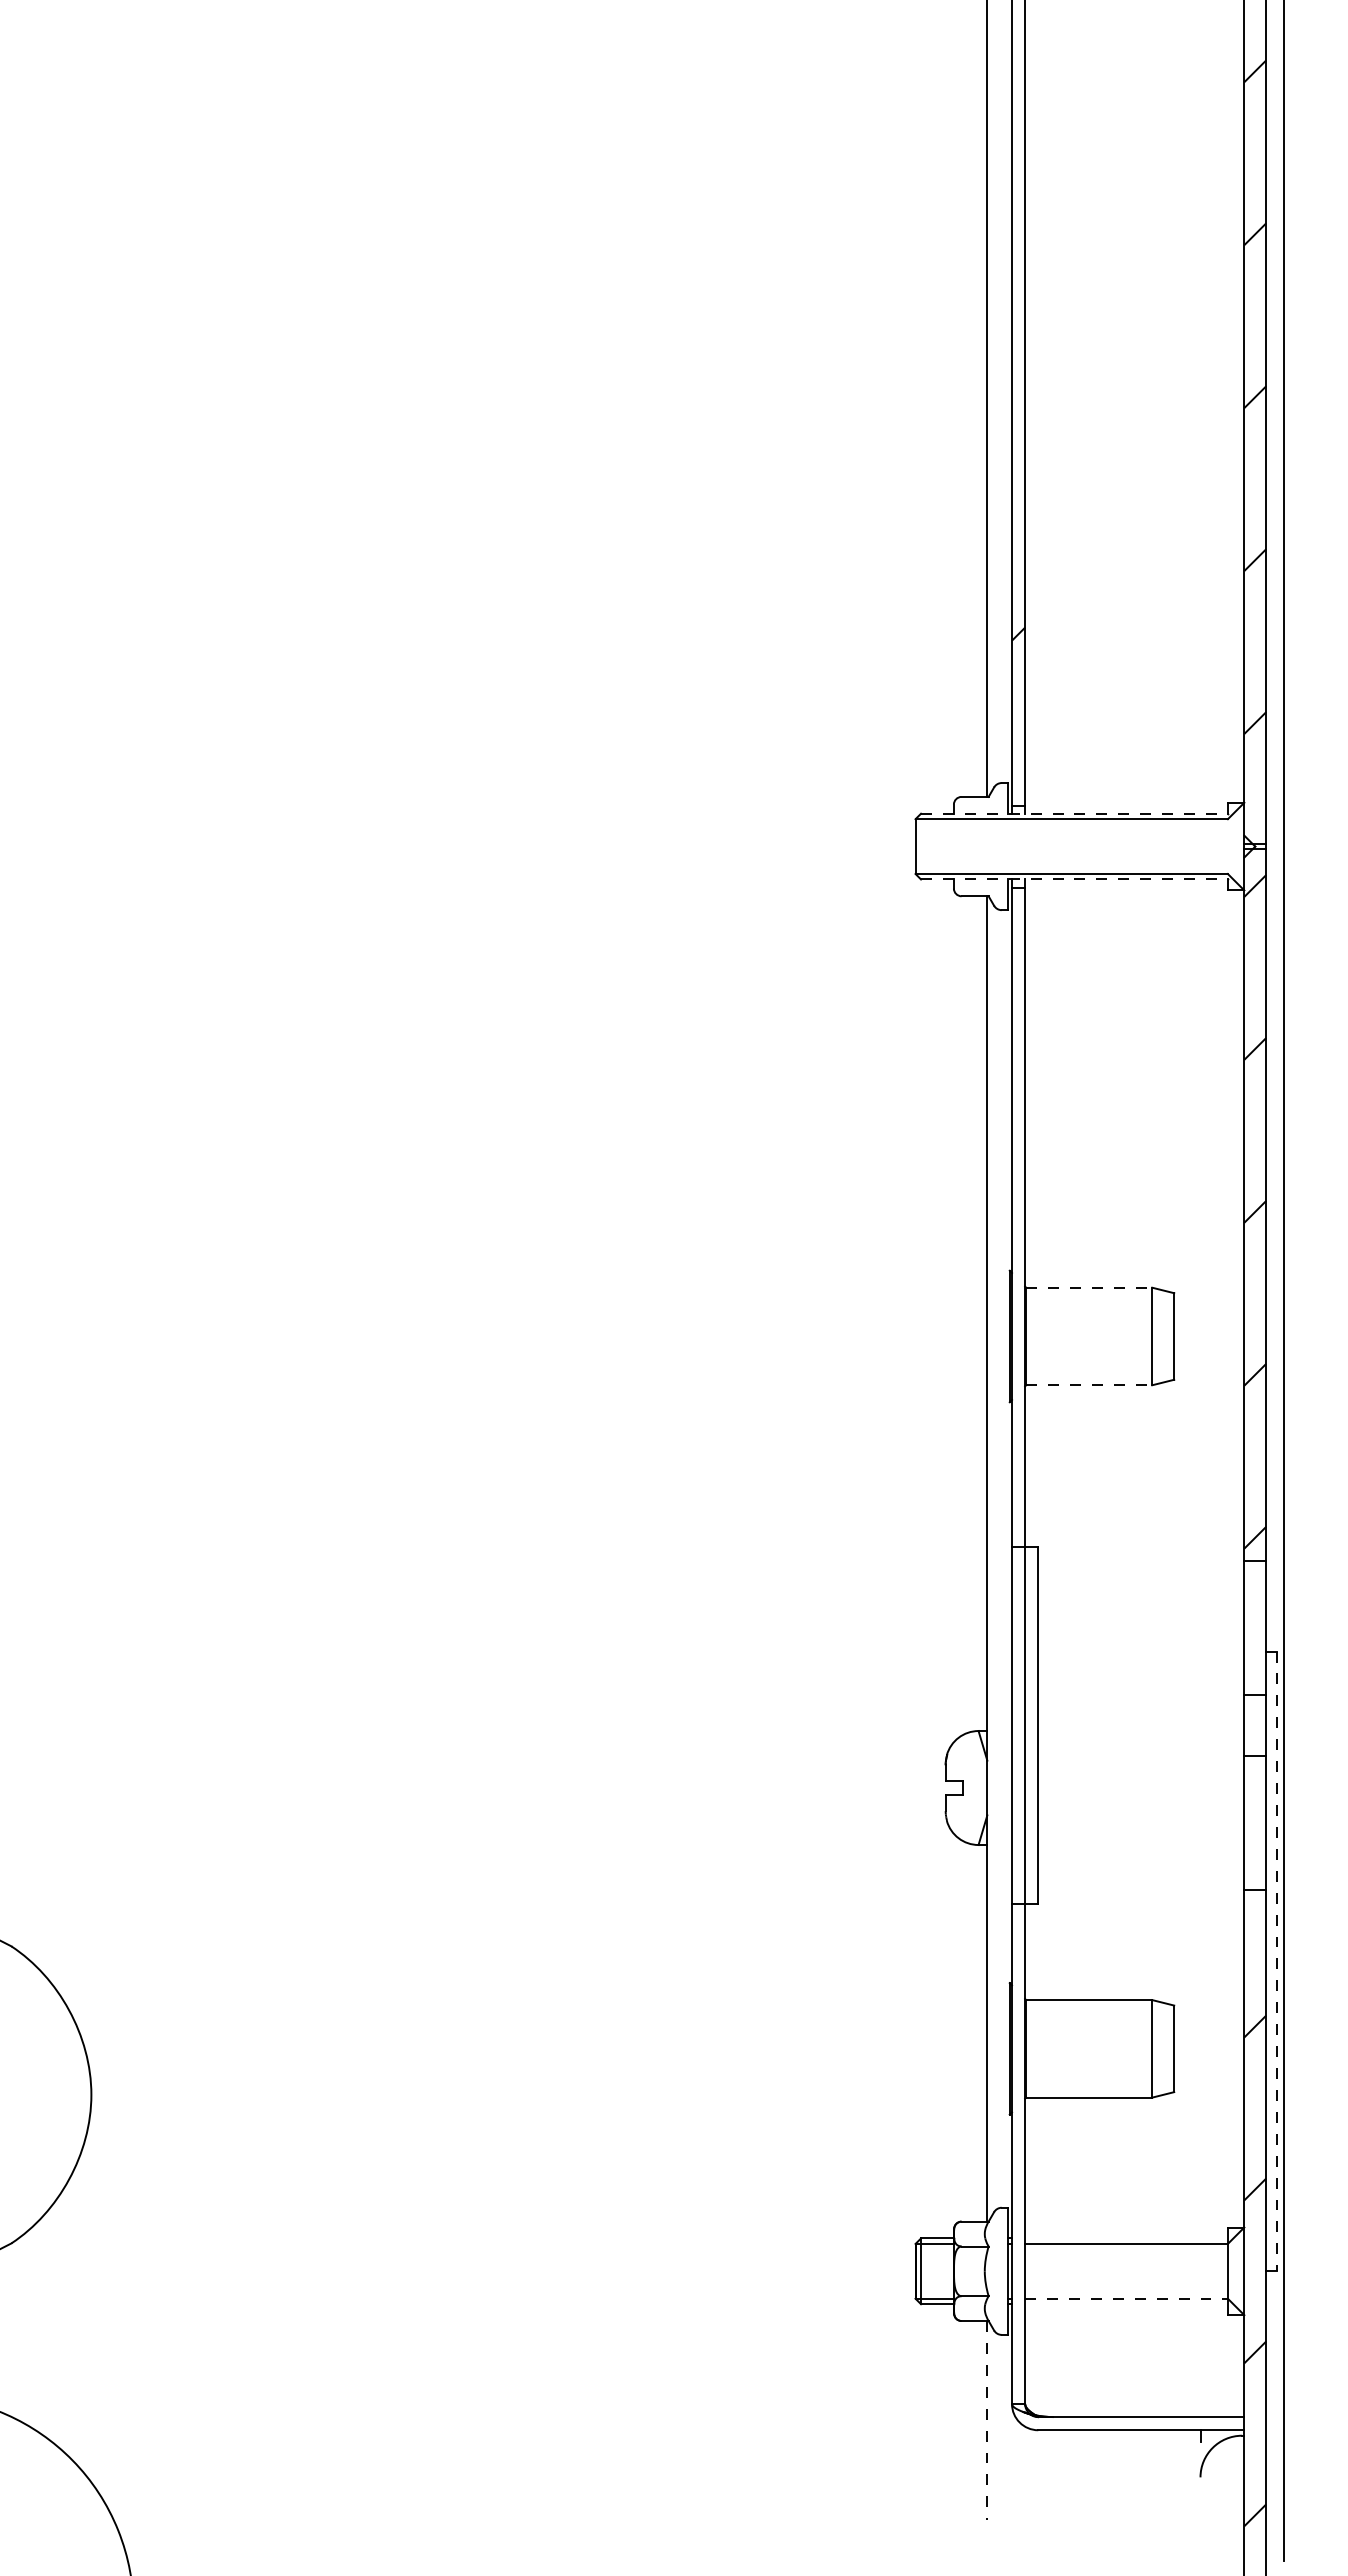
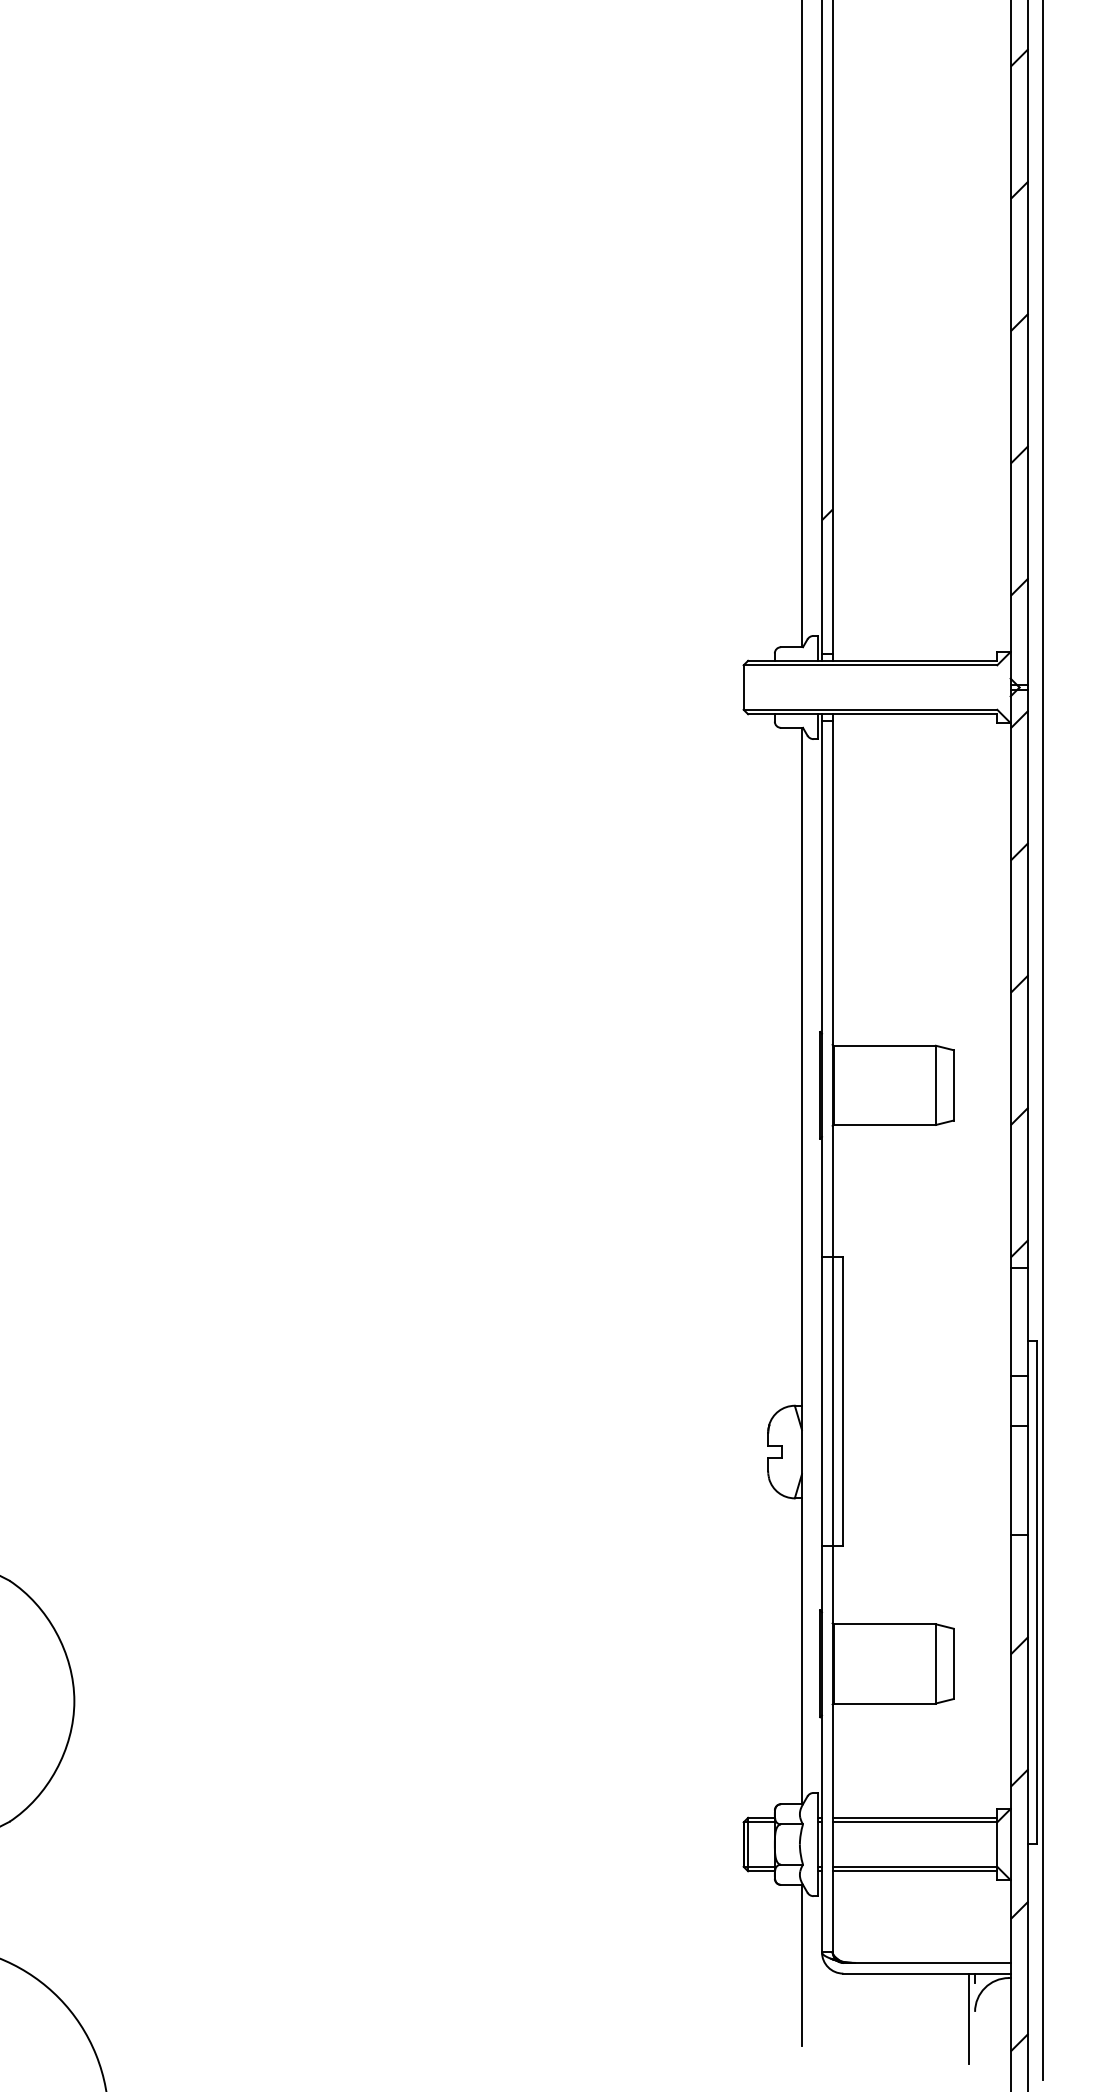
line: (1074, 813) -> (872, 660), dashed -> solid
line: (1074, 879) -> (872, 714), dashed -> solid
line: (1089, 1287) -> (884, 1045), dashed -> solid
line: (1089, 1385) -> (884, 1125), dashed -> solid
line: (1277, 1961) -> (1037, 1592), dashed -> solid
line: (1126, 2238) -> (914, 1817), added
line: (1127, 2298) -> (915, 1866), dashed -> solid
line: (1126, 2304) -> (914, 1871), added
line: (987, 2420) -> (802, 1965), dashed -> solid
line: (1193, 2485) -> (969, 2018), added

